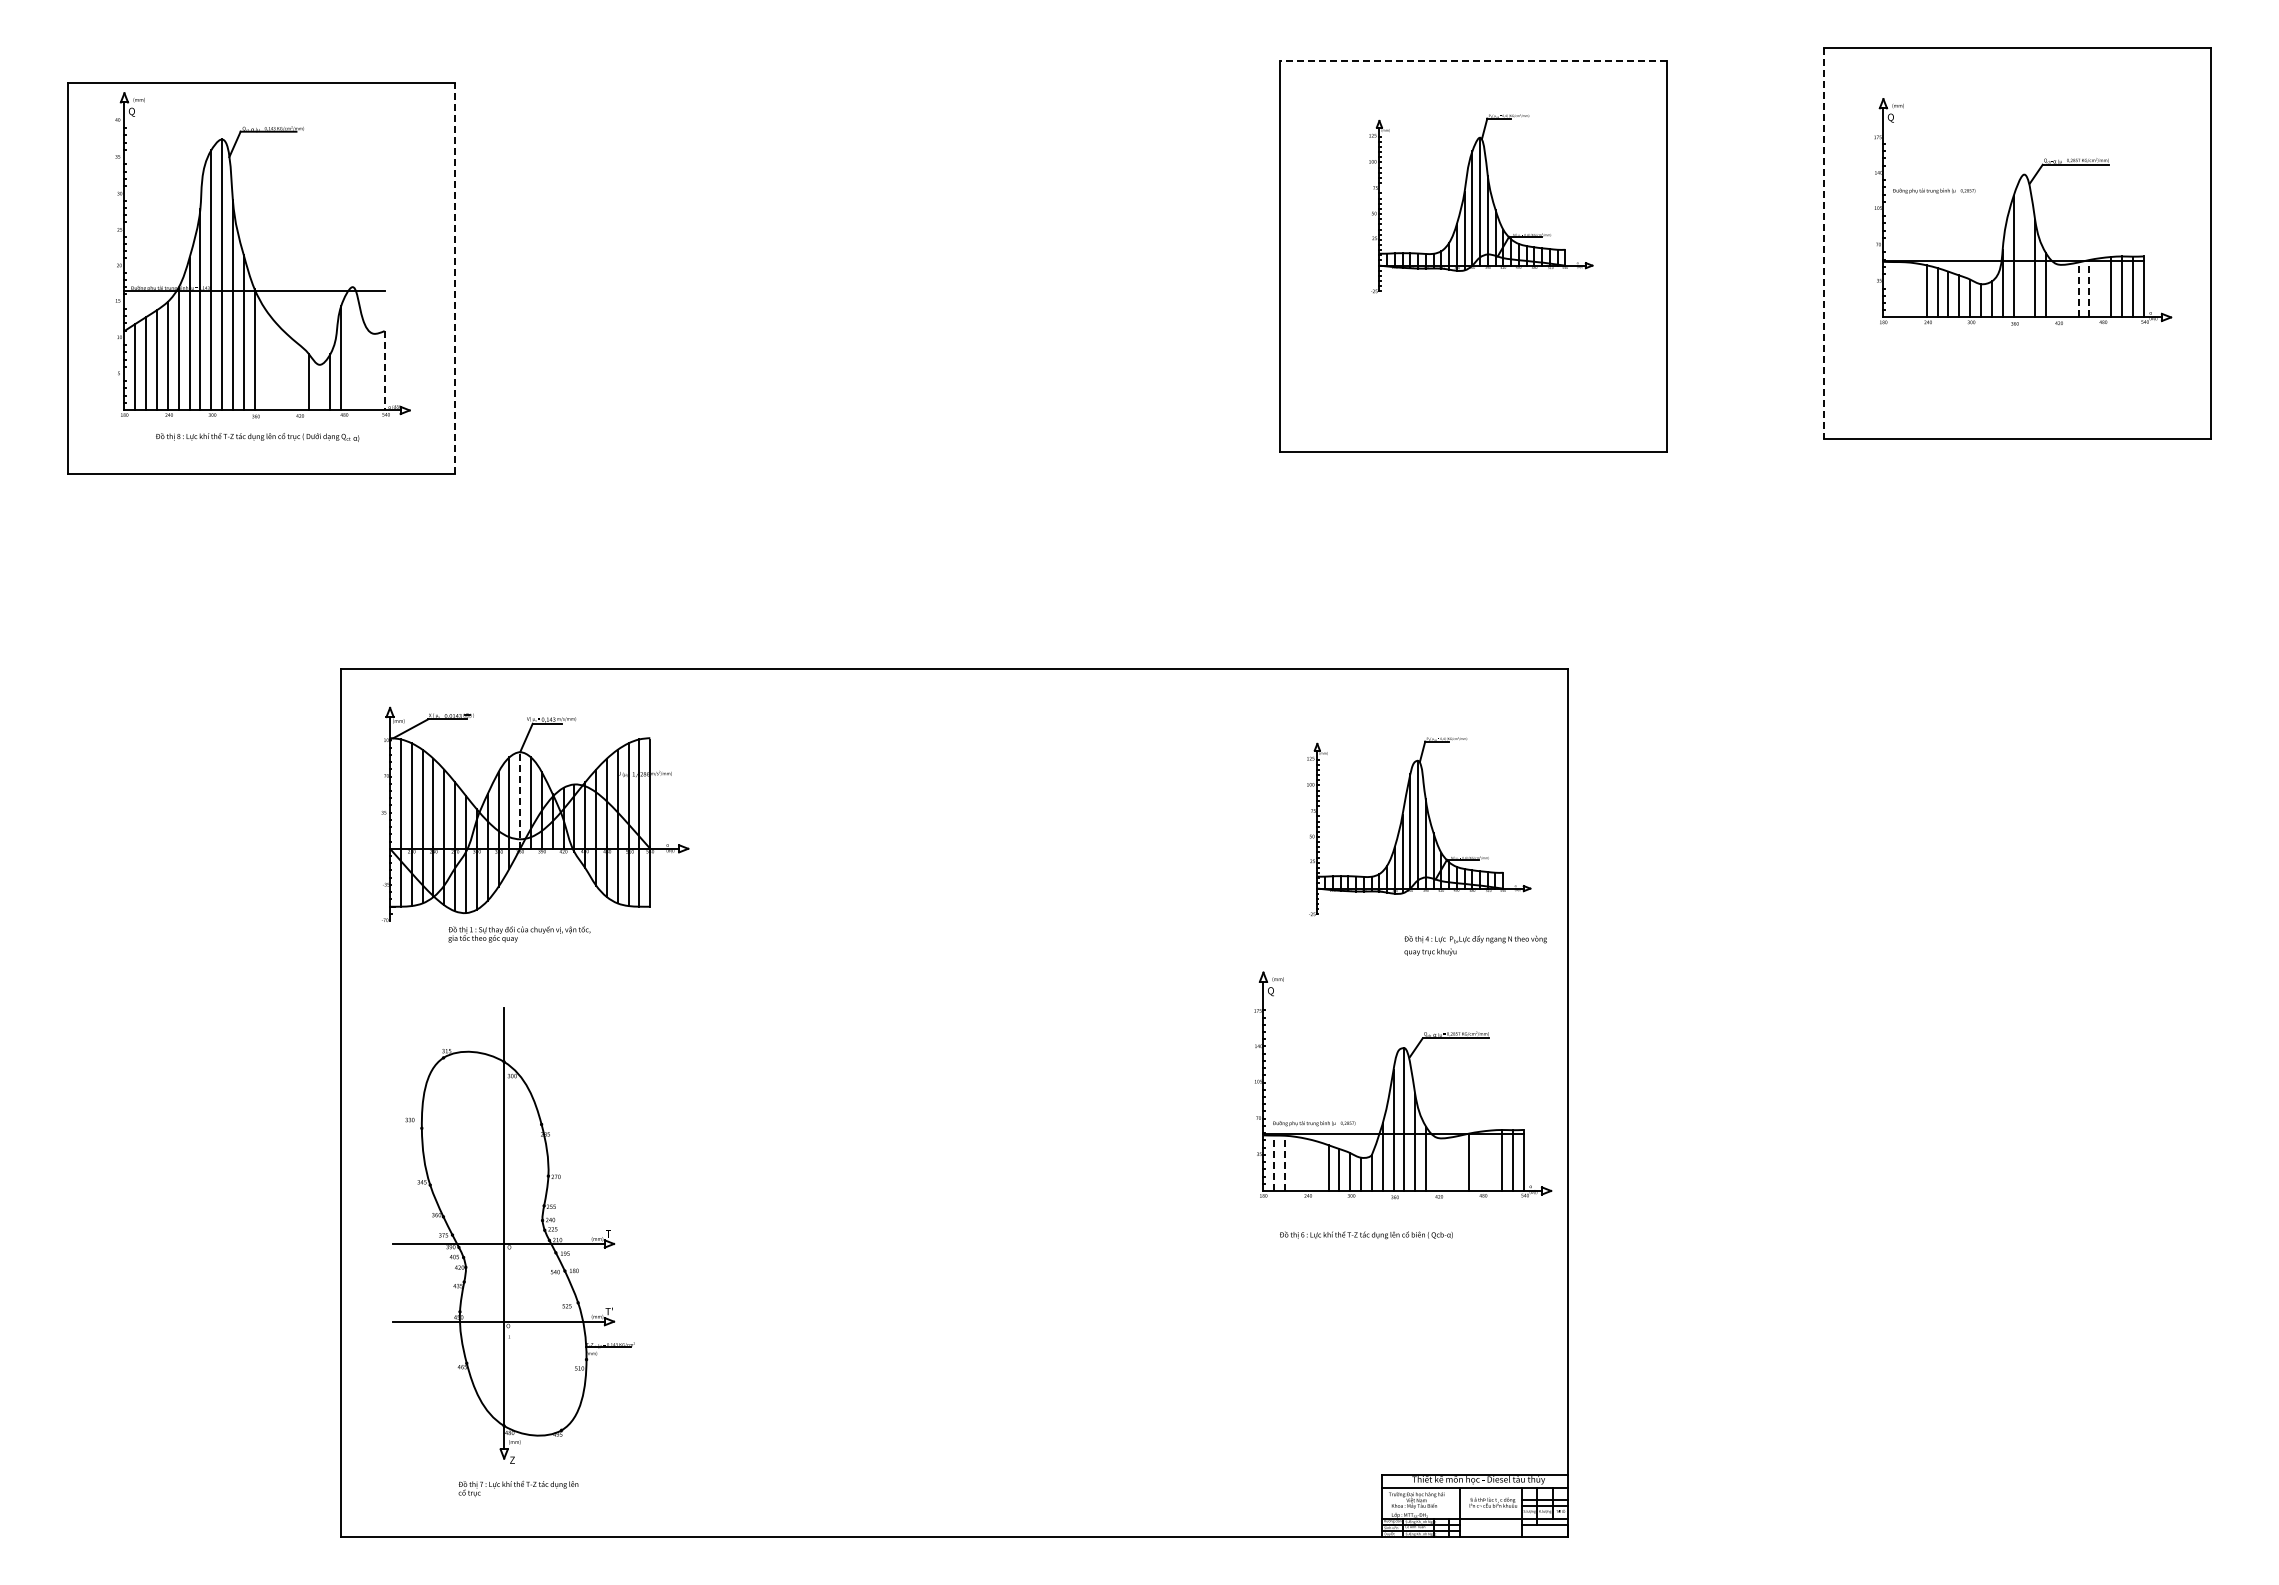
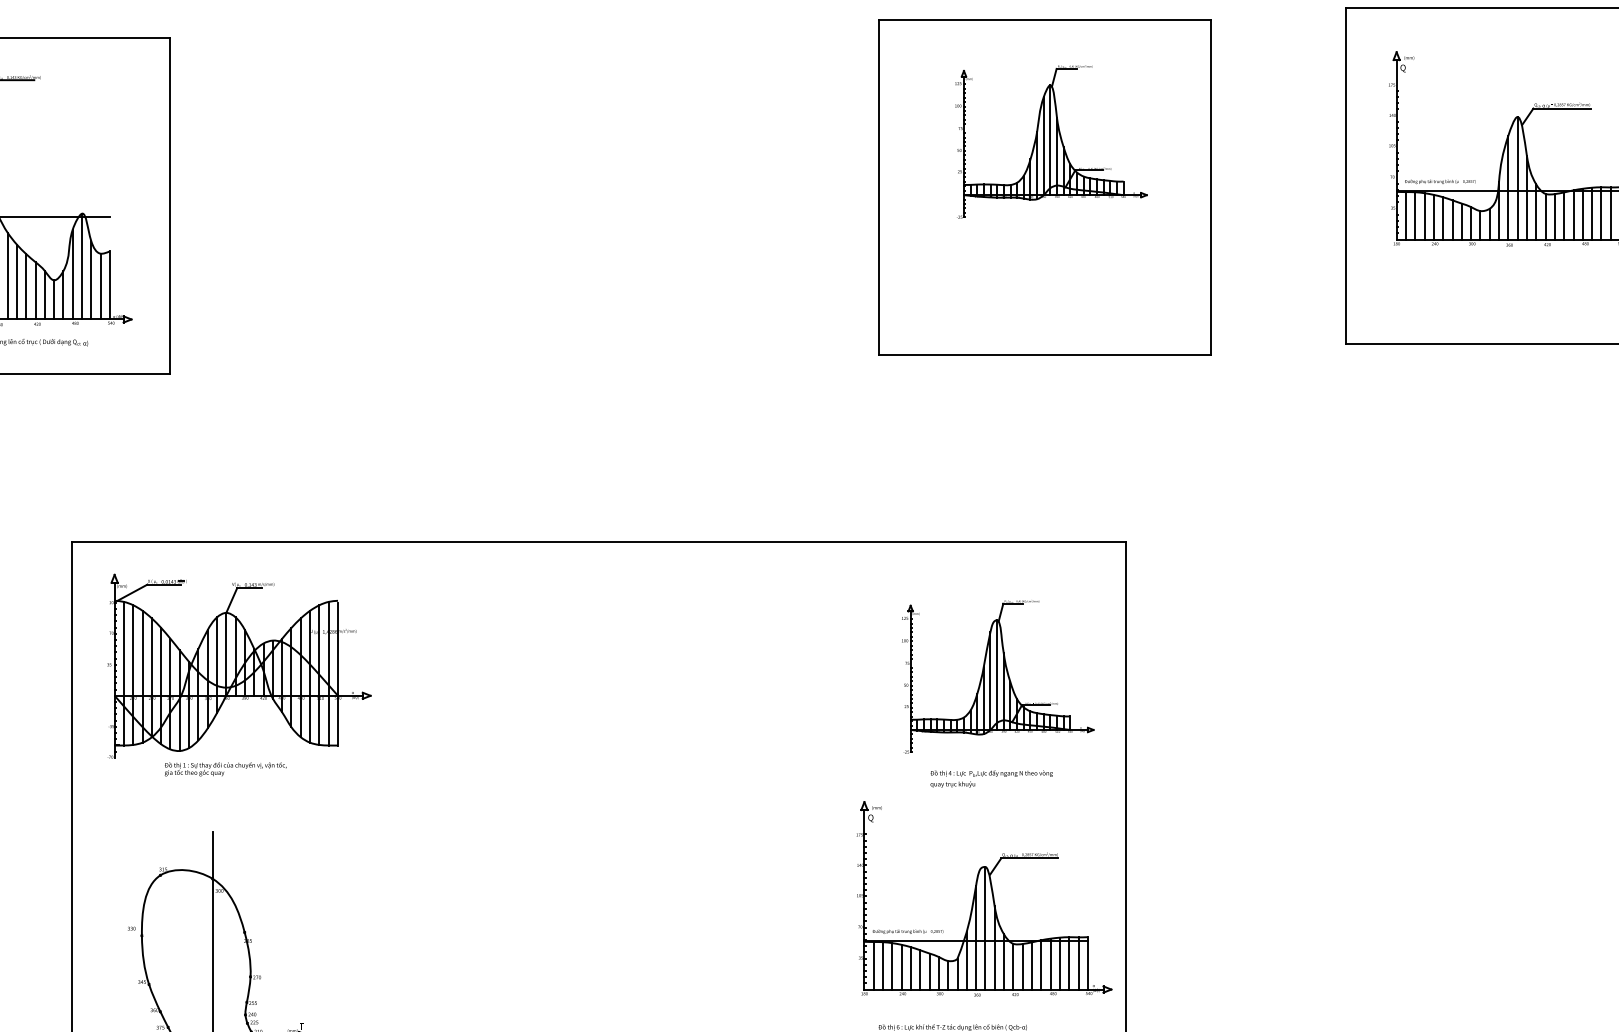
line: (1472, 61) -> (1043, 19), dashed -> solid
text: (1934, 190) -> (1440, 181), moved
line: (1823, 243) -> (1345, 176), dashed -> solid
line: (2024, 245) -> (1517, 177), added
line: (455, 278) -> (170, 206), dashed -> solid
line: (2100, 287) -> (1583, 213), added
line: (2089, 288) -> (1573, 214), dashed -> solid
line: (1894, 289) -> (1406, 215), added
line: (1905, 289) -> (1415, 215), added
line: (2078, 289) -> (1564, 215), dashed -> solid
line: (1915, 290) -> (1424, 216), added
line: (2056, 290) -> (1545, 216), added
line: (2067, 290) -> (1554, 216), added
line: (352, 348) -> (82, 266), added
line: (265, 359) -> (7, 275), added
line: (362, 364) -> (90, 280), added
line: (276, 366) -> (17, 281), added
line: (384, 370) -> (109, 285), dashed -> solid
line: (373, 371) -> (100, 286), added
line: (287, 372) -> (26, 286), added
line: (297, 376) -> (35, 290), added
line: (319, 387) -> (54, 299), added
line: (520, 800) -> (226, 654), dashed -> solid
text: (1475, 945) -> (991, 778), moved
line: (1480, 1160) -> (1050, 963), added
line: (1491, 1160) -> (1060, 963), added
line: (1458, 1162) -> (1031, 965), added
line: (1274, 1163) -> (873, 965), dashed -> solid
line: (1285, 1163) -> (883, 965), dashed -> solid
line: (1296, 1163) -> (892, 965), added
line: (1436, 1163) -> (1012, 965), added
line: (1447, 1163) -> (1022, 965), added
line: (1306, 1164) -> (901, 966), added
line: (1317, 1165) -> (910, 967), added

